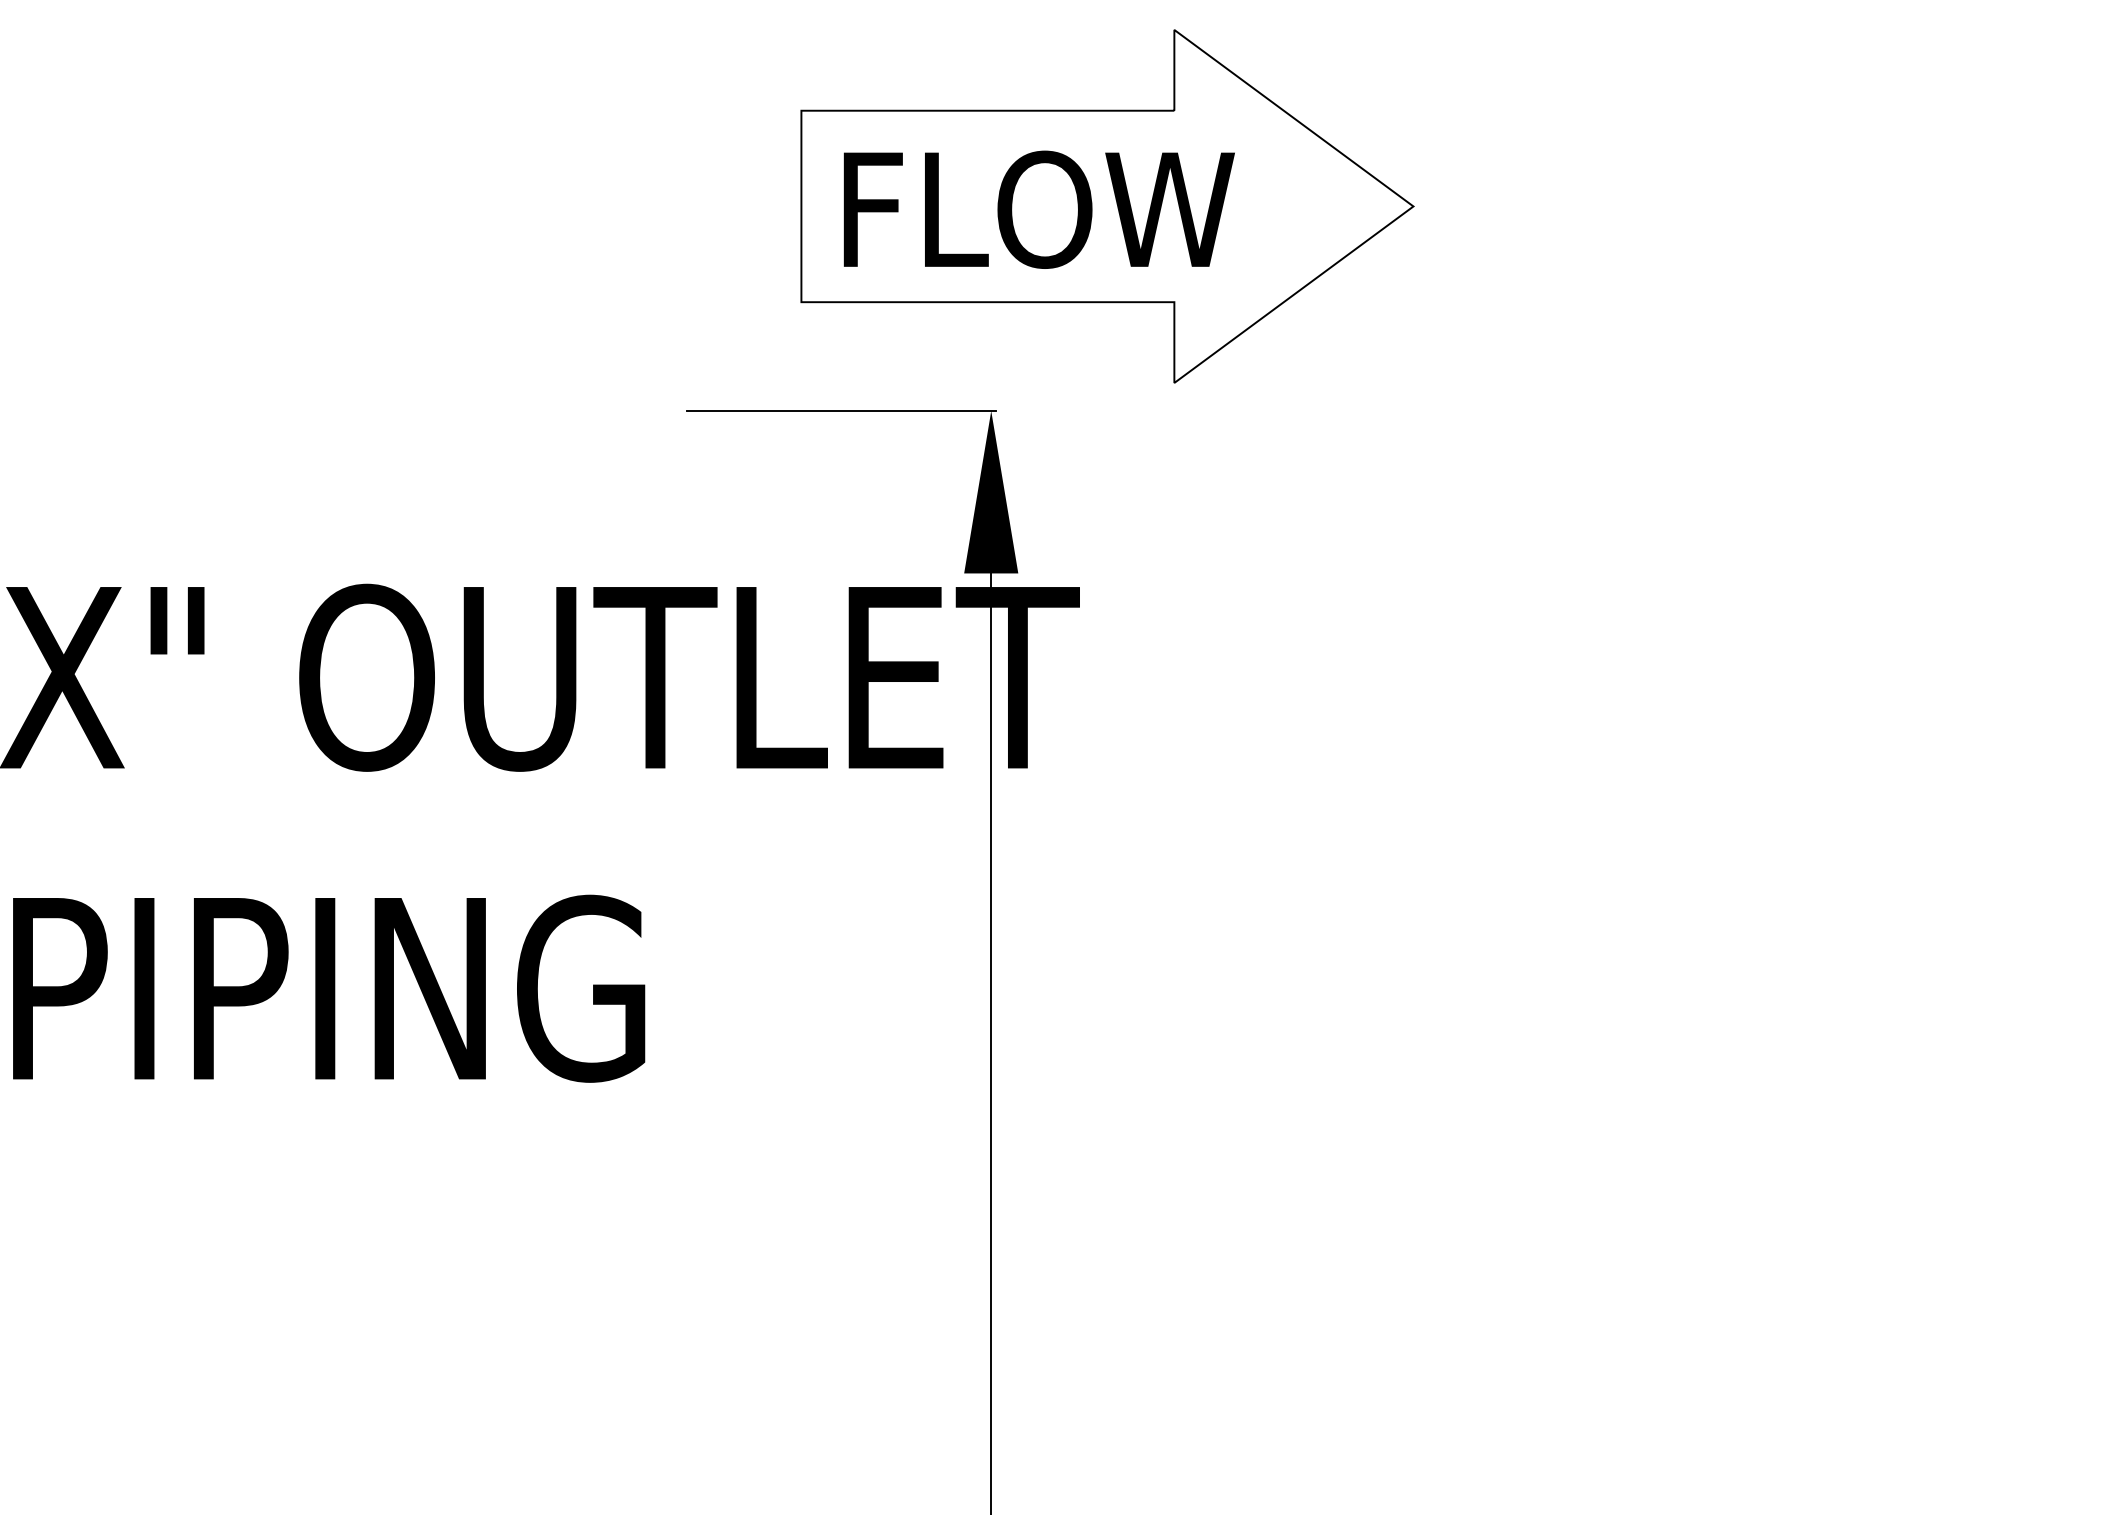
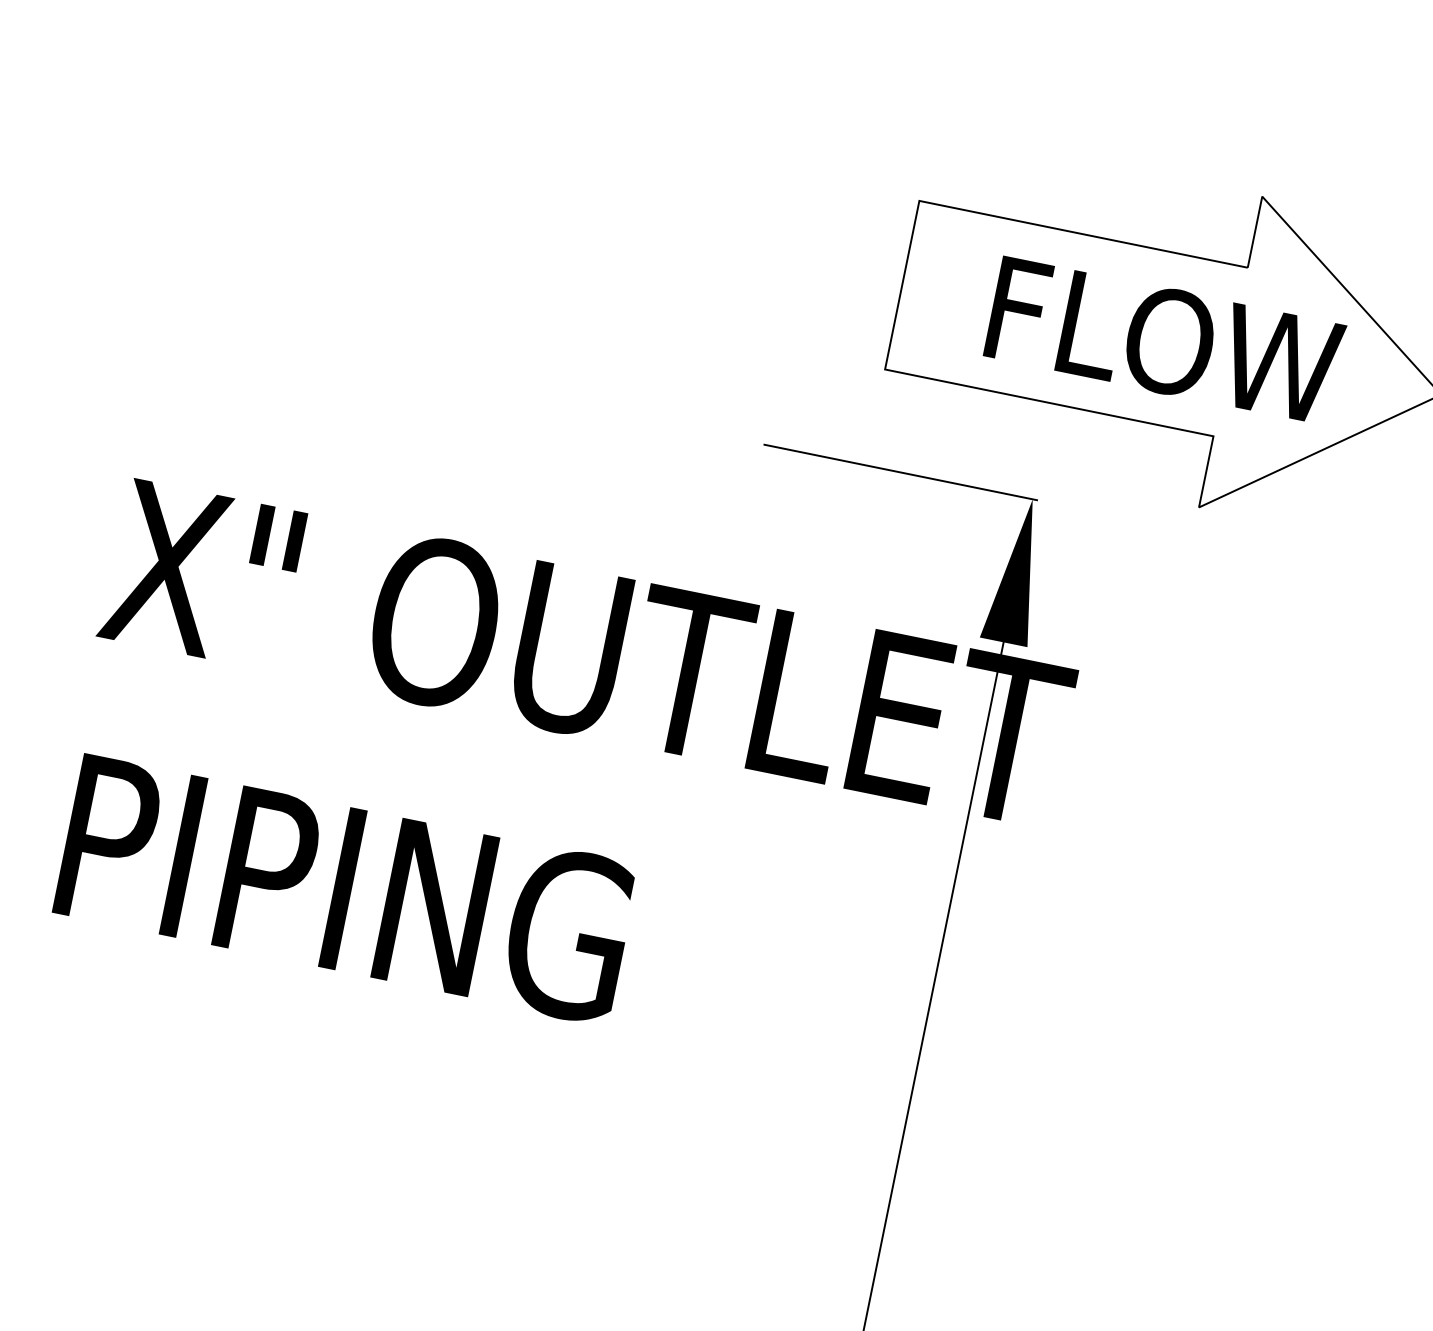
text: (1038, 209) -> (1164, 340), moved

